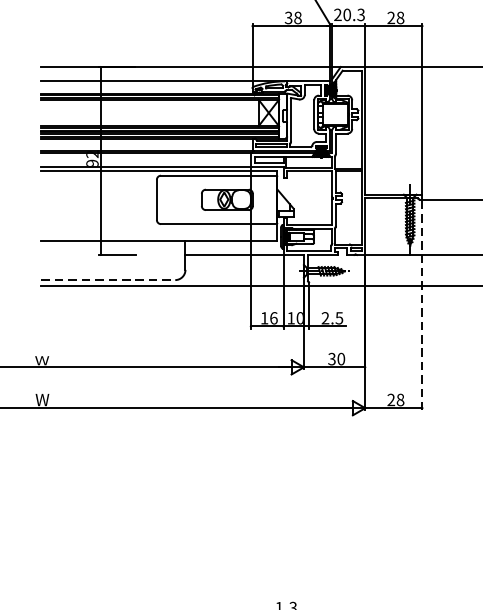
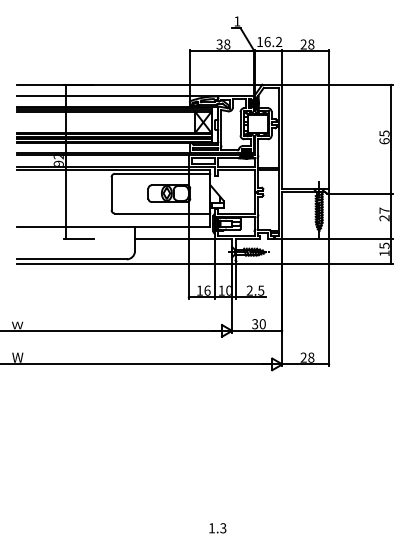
text: (349, 14) -> (269, 41), 20.3 -> 16.2
line: (107, 280) -> (71, 259), dashed -> solid
line: (422, 305) -> (329, 280), dashed -> solid

